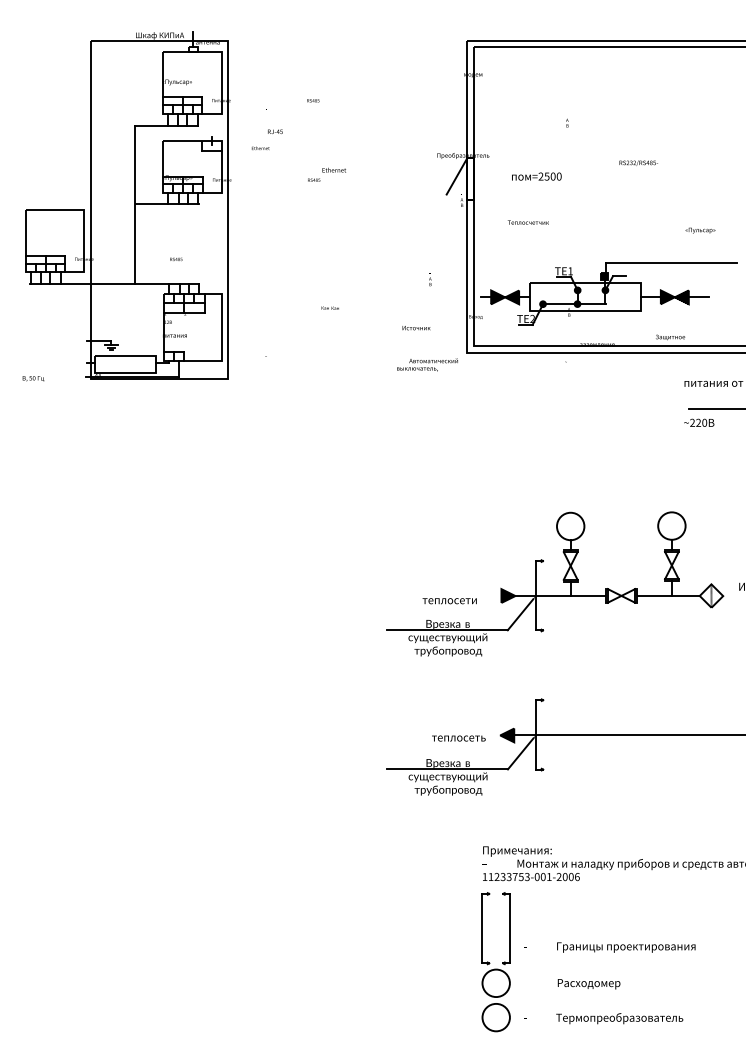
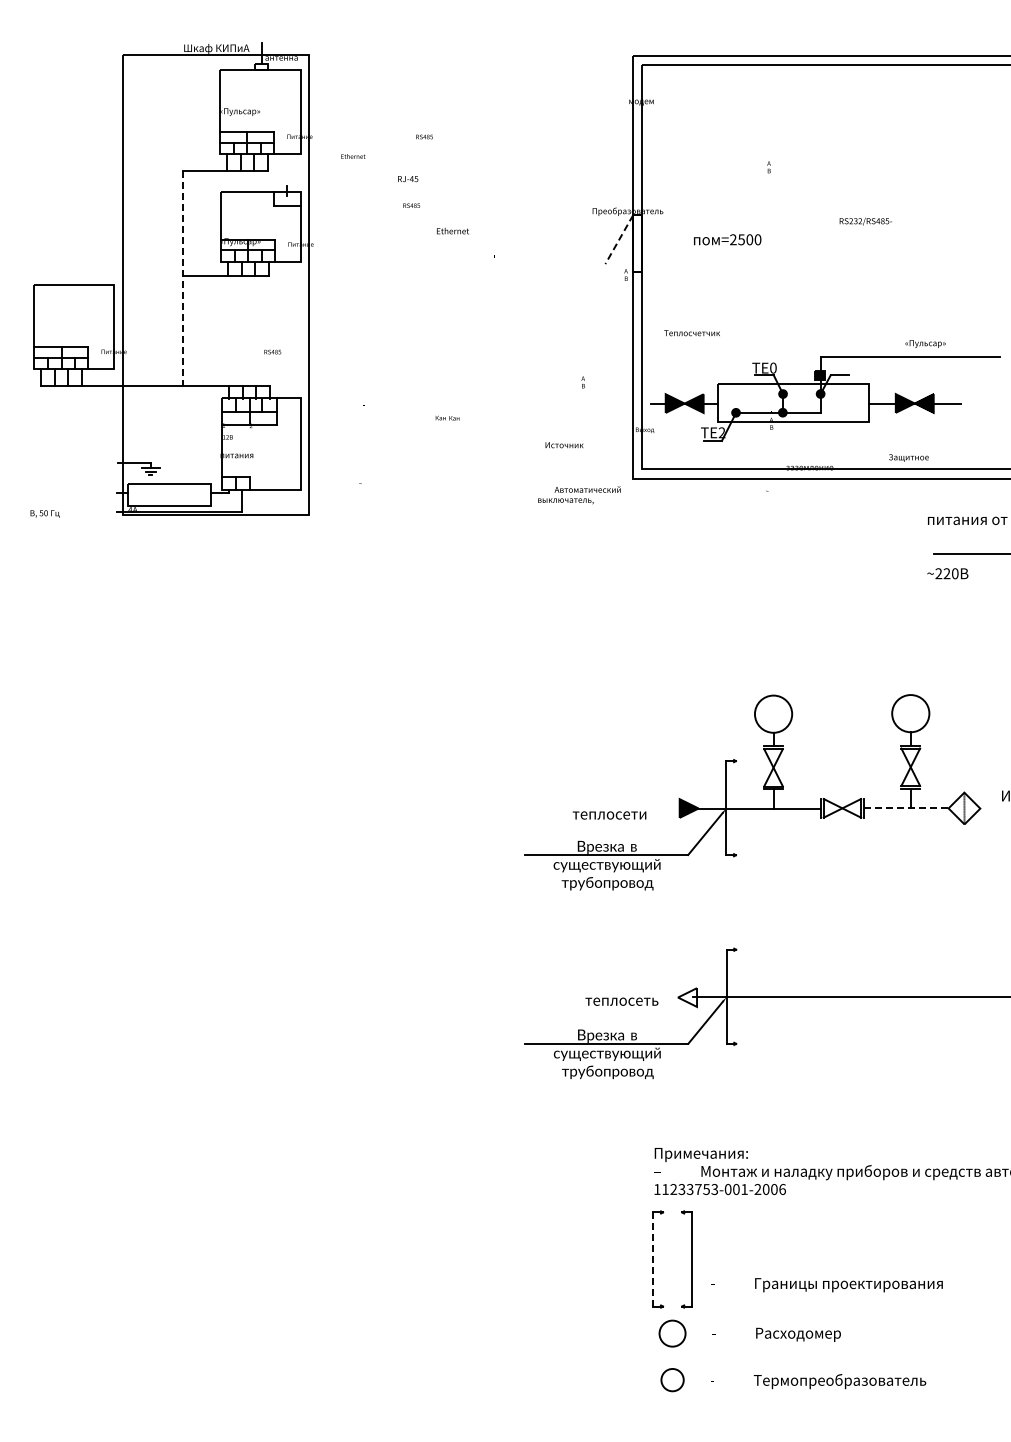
text: (275, 132) -> (408, 179), moved
text: (260, 148) -> (353, 156), moved
line: (457, 177) -> (619, 240), solid -> dashed
text: (314, 180) -> (411, 205), moved
line: (135, 205) -> (183, 278), solid -> dashed
text: (611, 226) -> (804, 338), moved
text: (176, 258) -> (272, 351), moved
text: (570, 270) -> (773, 367), TE1 -> TE0
line: (669, 596) -> (907, 808), solid -> dashed
fill: (507, 735) -> (687, 997), removed
line: (482, 929) -> (653, 1260), solid -> dashed
circle: (496, 983) -> (672, 1333), size x0.7
circle: (496, 1017) -> (672, 1379), size x0.6

